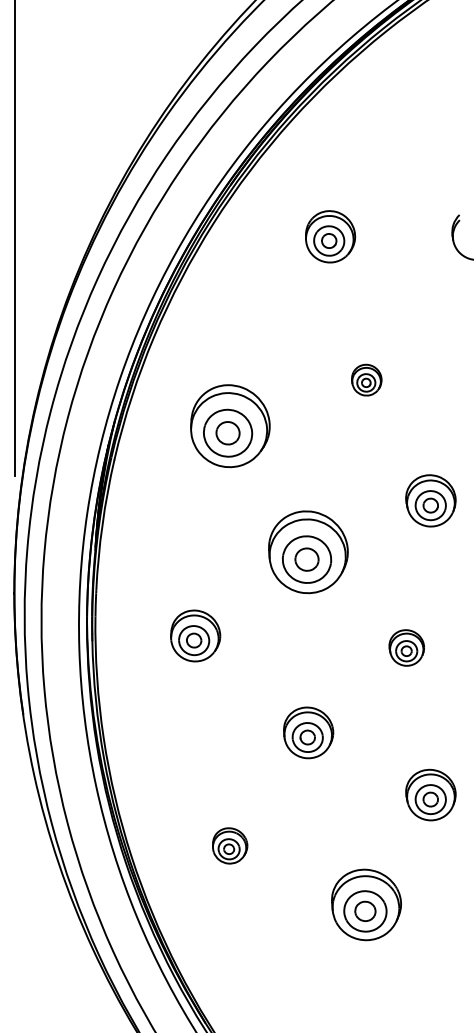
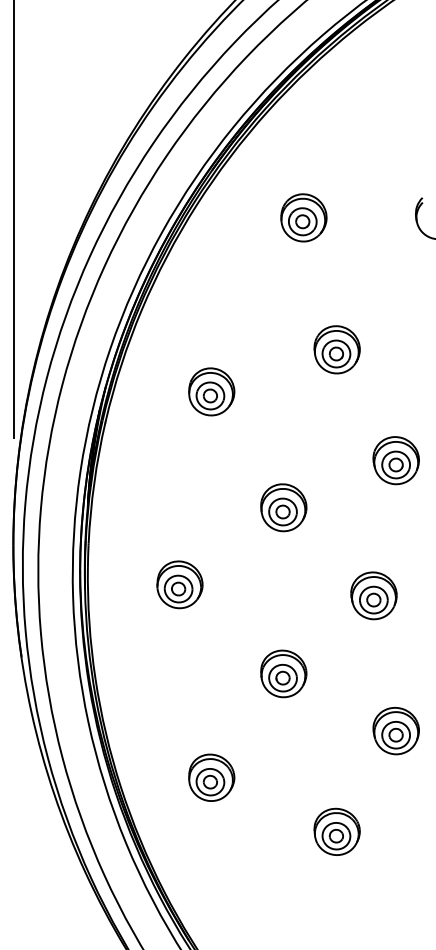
part: (366, 379) -> (337, 349), size x1.67
part: (229, 425) -> (211, 391), size x0.62
part: (308, 551) -> (283, 507), size x0.62
part: (406, 647) -> (373, 595), size x1.43
part: (229, 845) -> (211, 777), size x1.43
part: (366, 904) -> (337, 831), size x0.71

